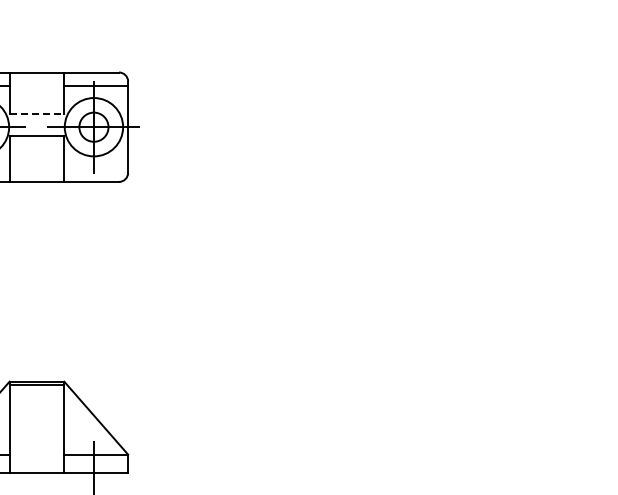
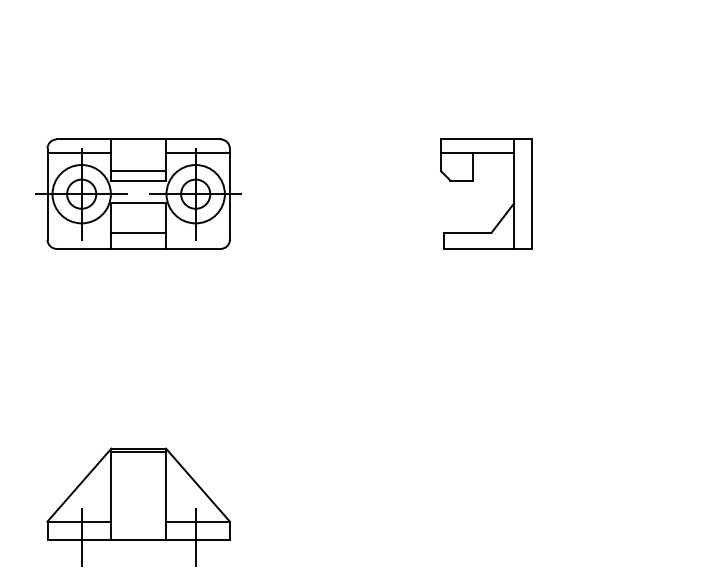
line: (36, 104) -> (138, 171), added
line: (37, 113) -> (139, 180), dashed -> solid
part: (371, 114) -> (473, 181), added
line: (36, 165) -> (138, 232), added

